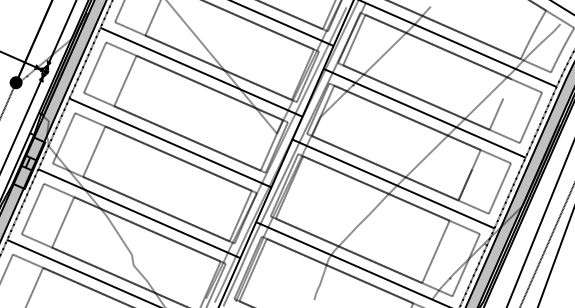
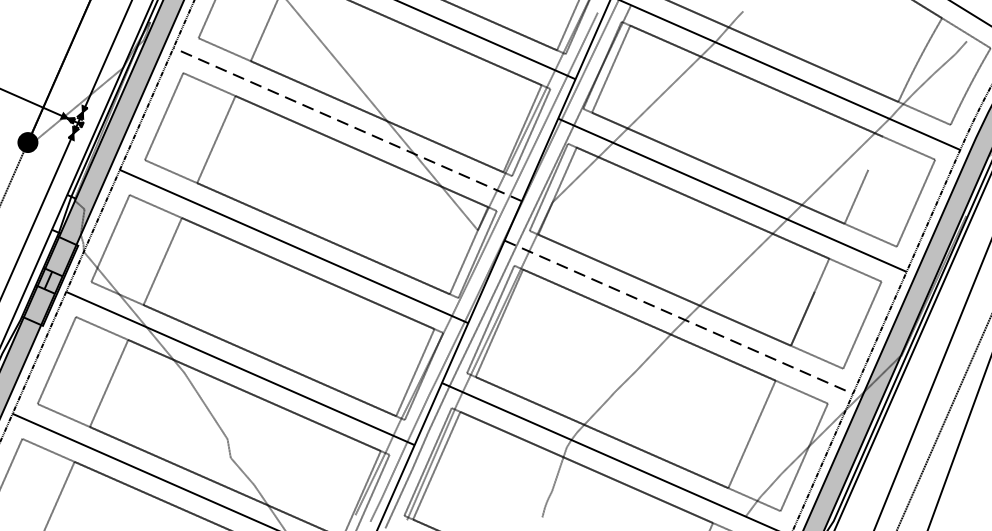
line: (201, 72) -> (347, 124), solid -> dashed
line: (393, 184) -> (678, 318), solid -> dashed

